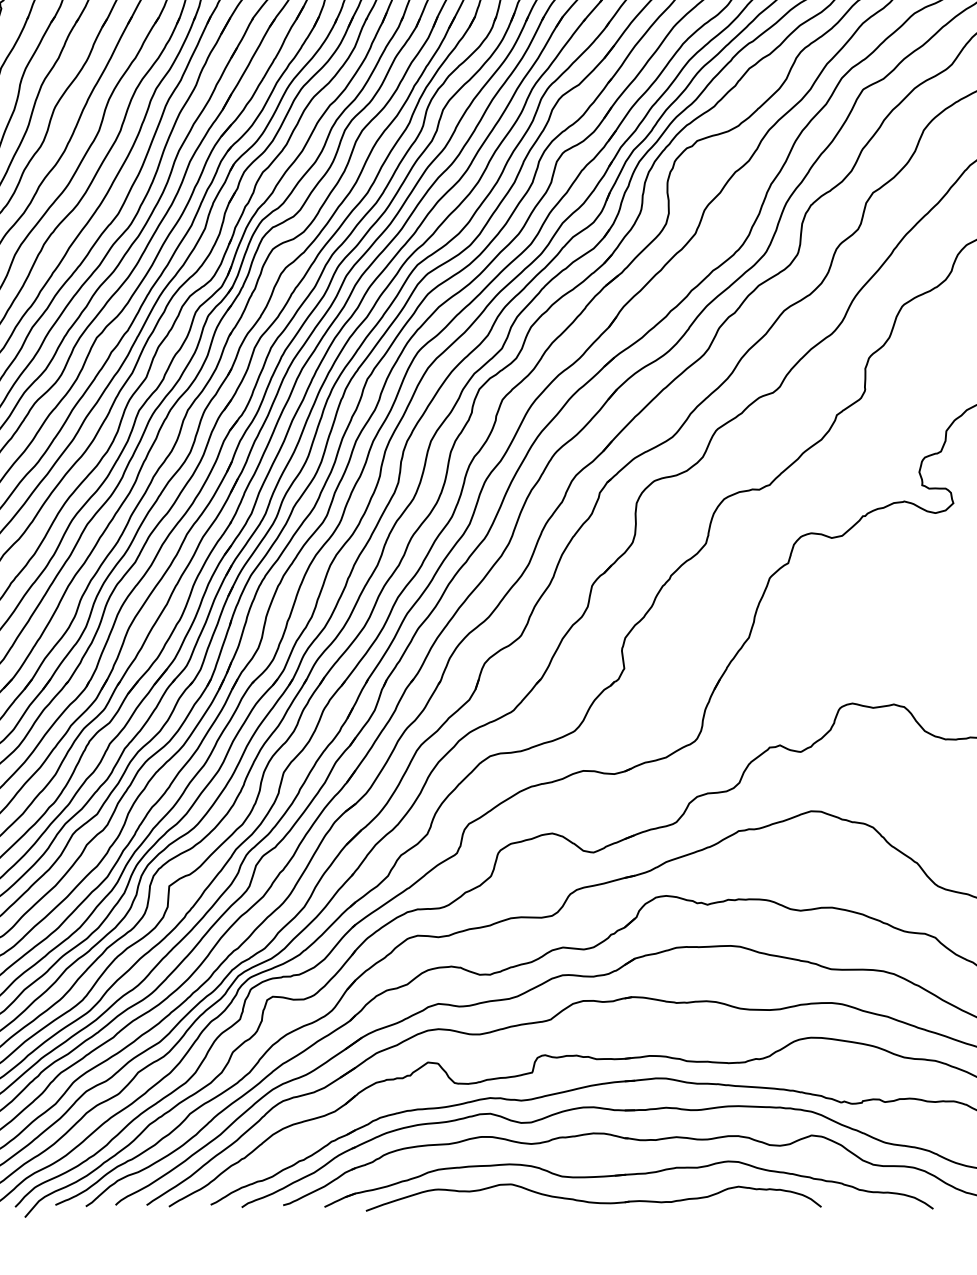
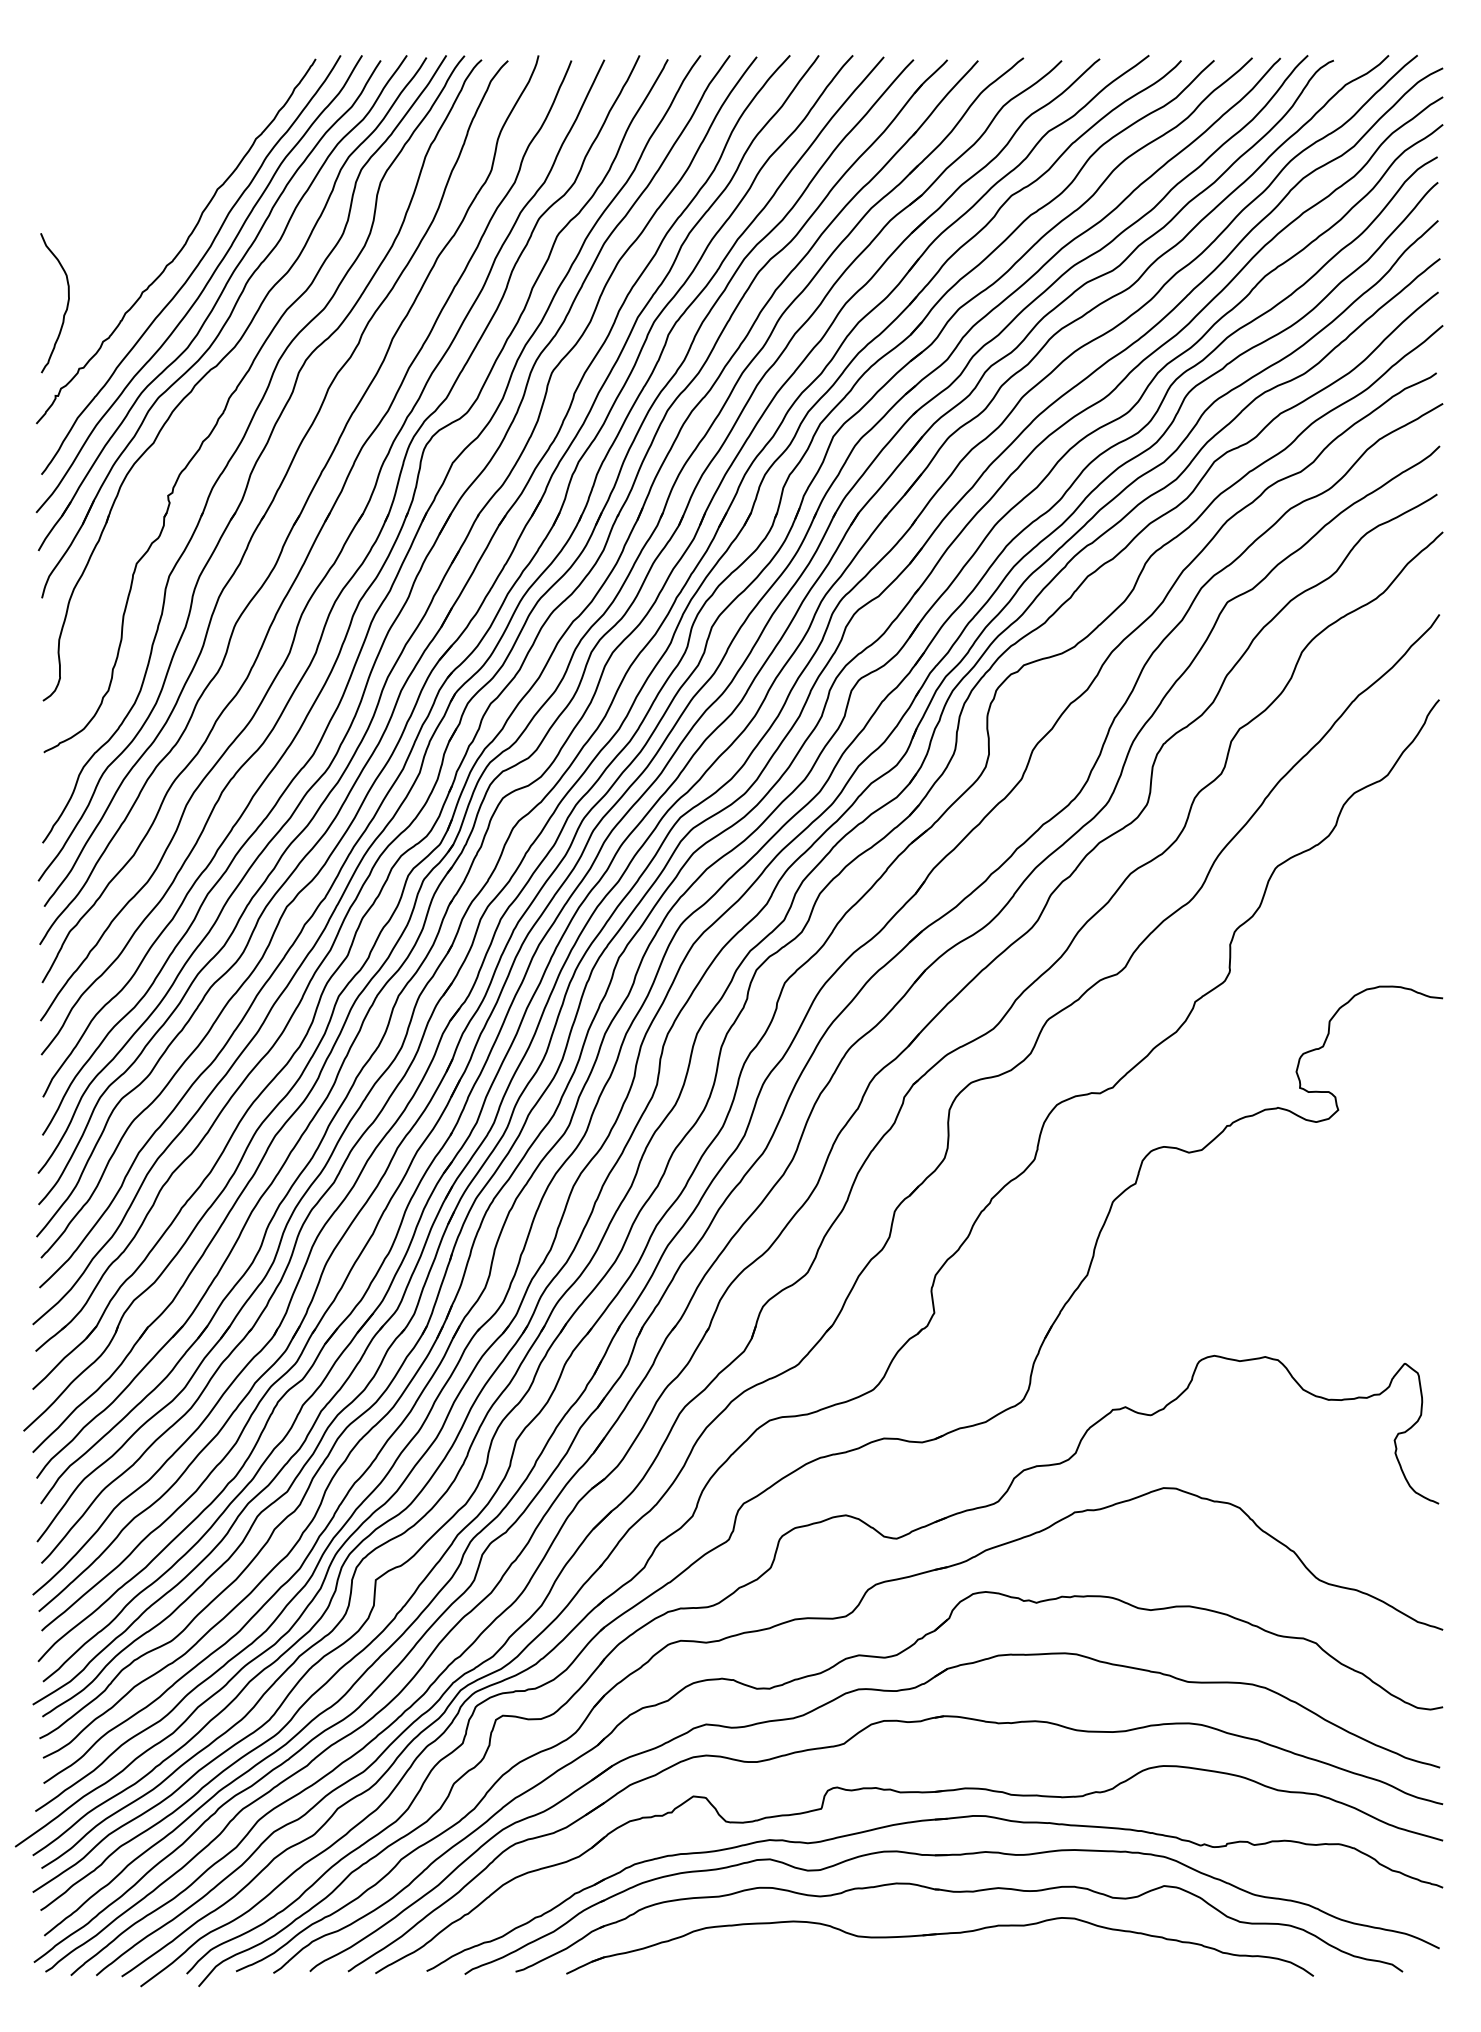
part: (593, 1197) -> (896, 1962), removed

